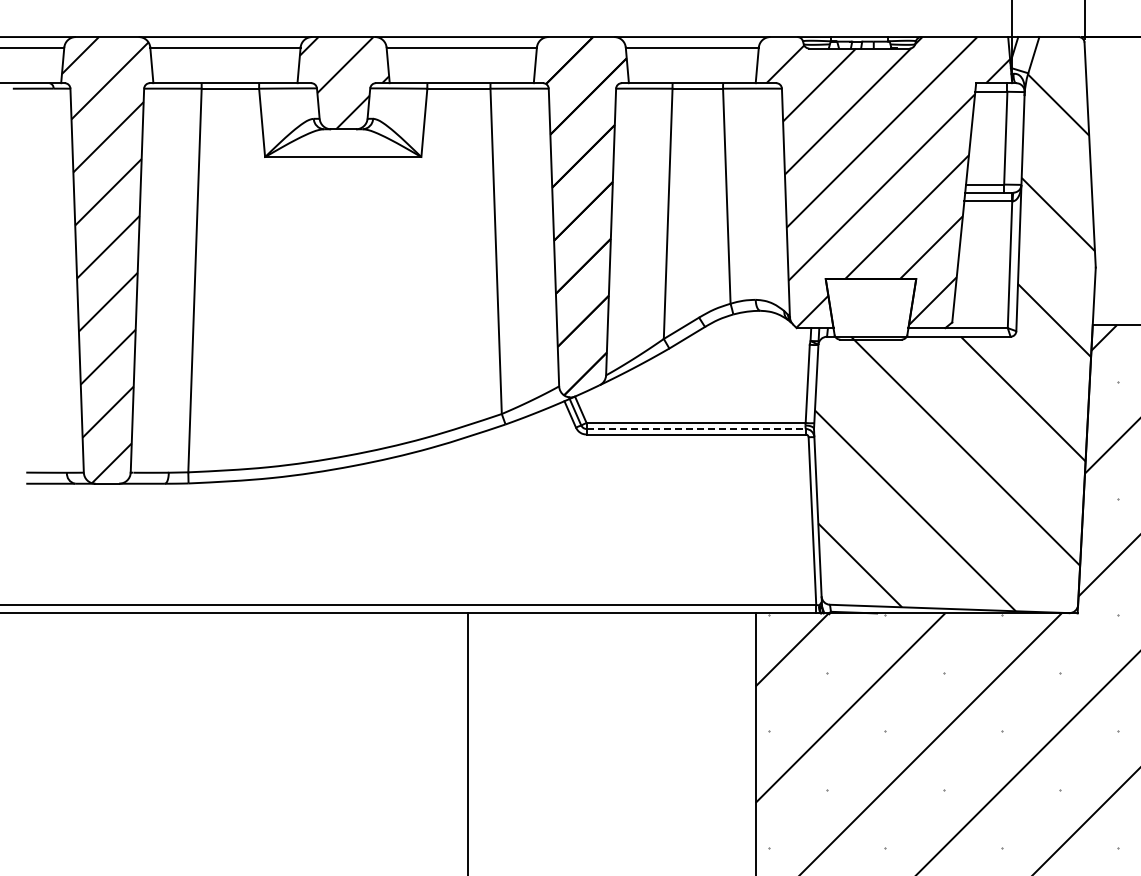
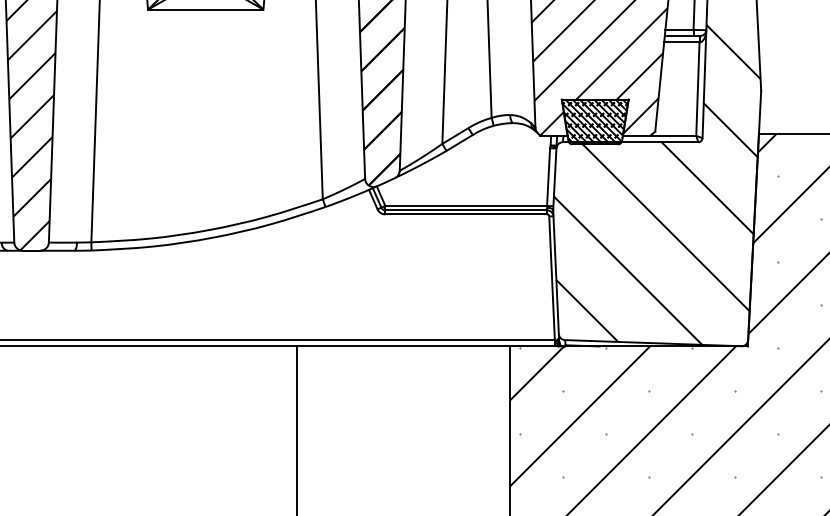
hatch: (870, 309) -> (594, 122), added
line: (696, 428) -> (466, 209), dashed -> solid

